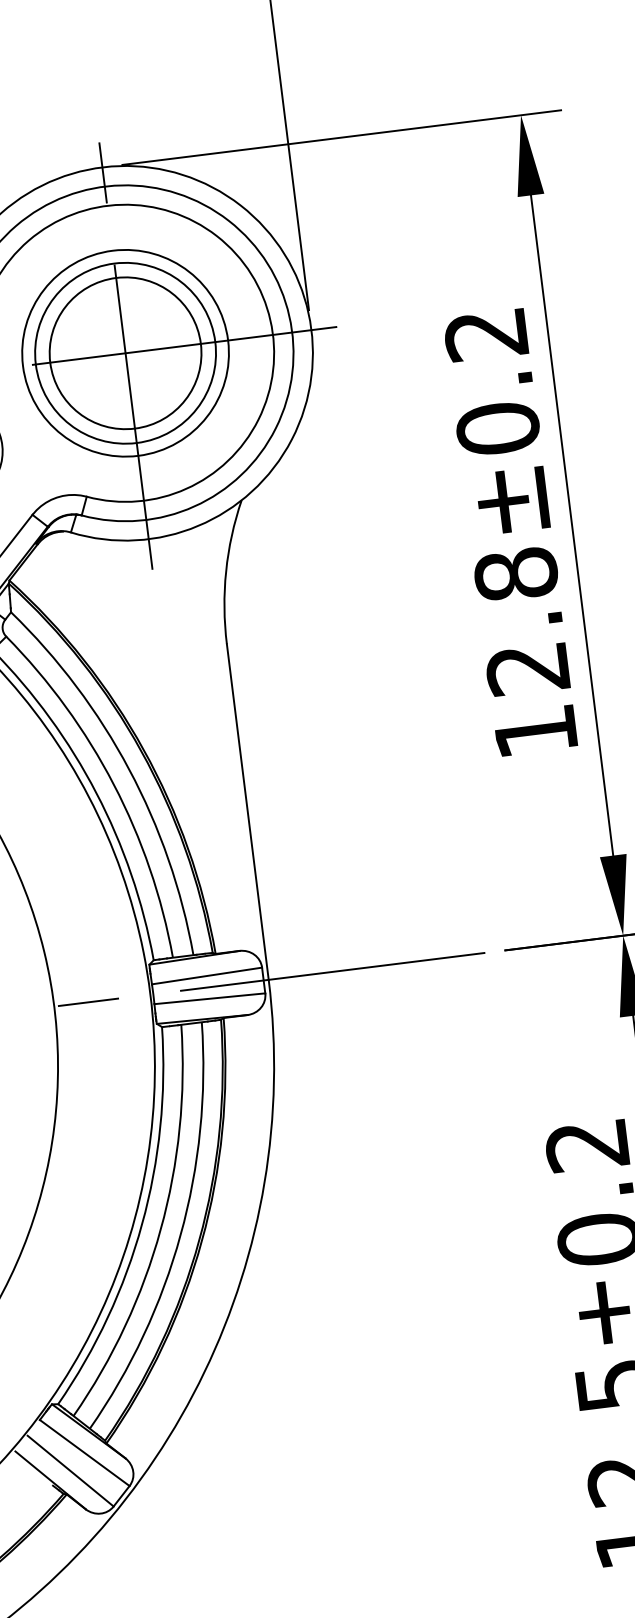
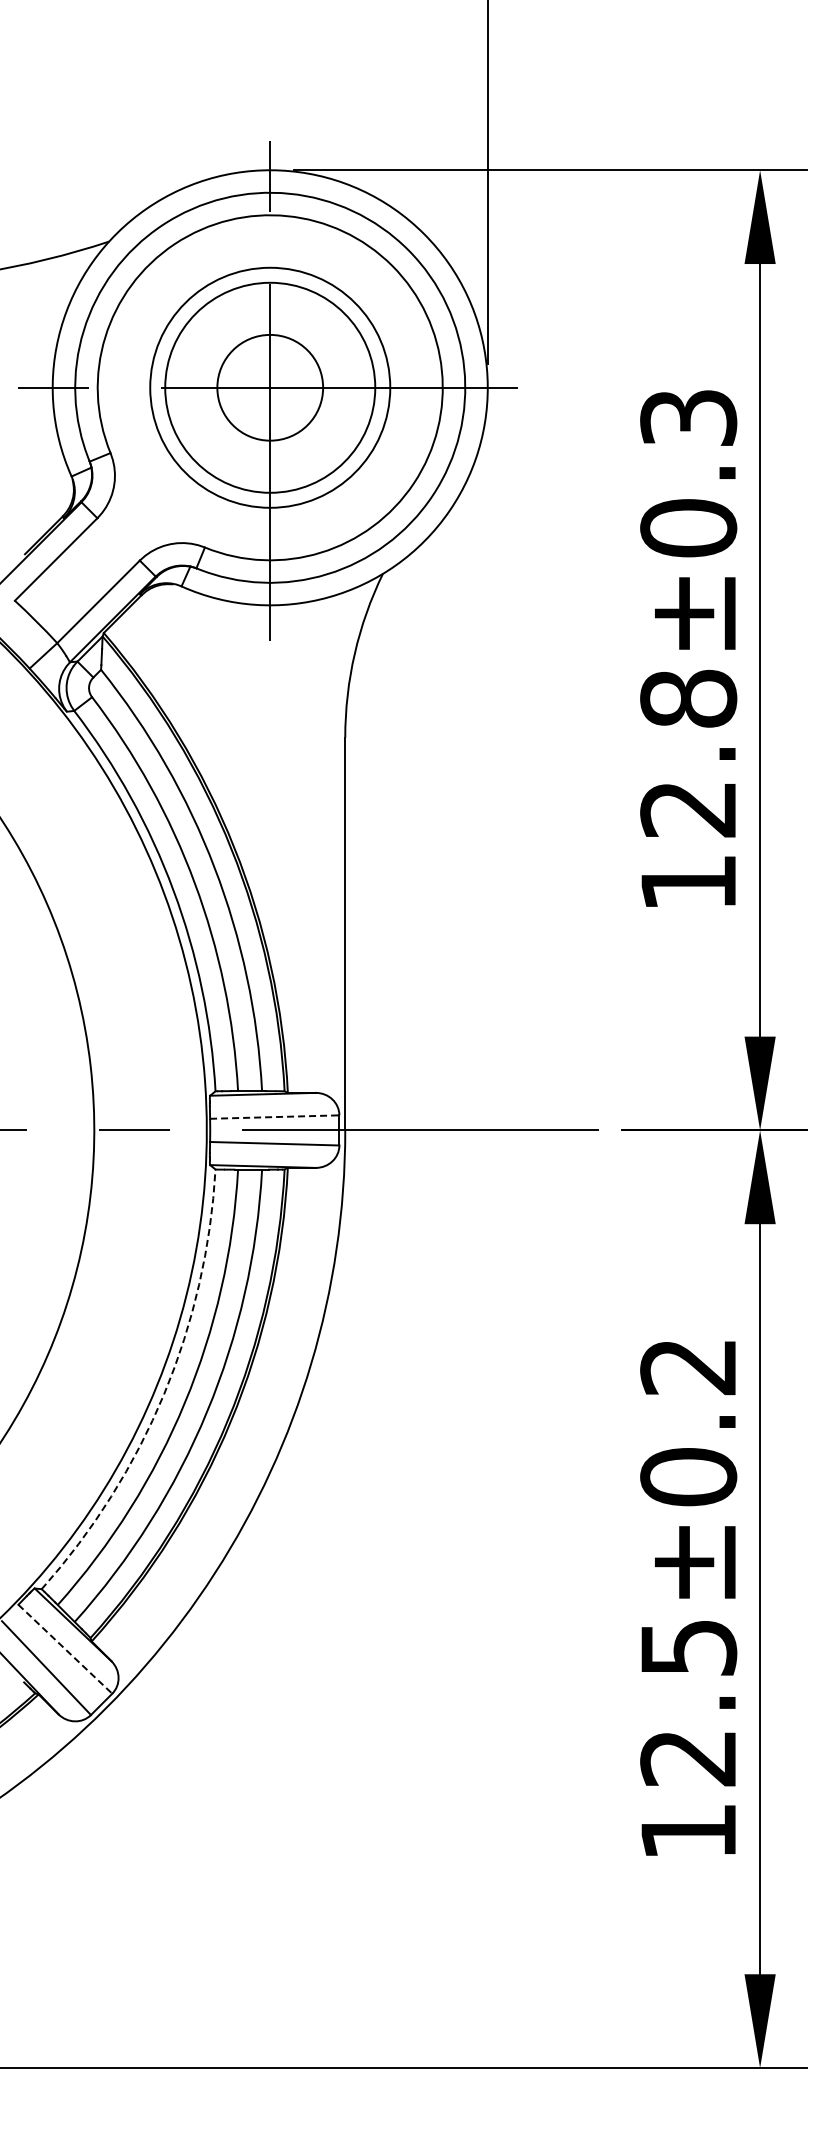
text: (486, 335) -> (688, 418), 12.8±0.2 -> 12.8±0.3
circle: (125, 353) -> (270, 387), size x0.6
line: (206, 976) -> (274, 1117), solid -> dashed
arc: (142, 1224) -> (164, 1394), solid -> dashed
line: (84, 1453) -> (65, 1649), solid -> dashed

